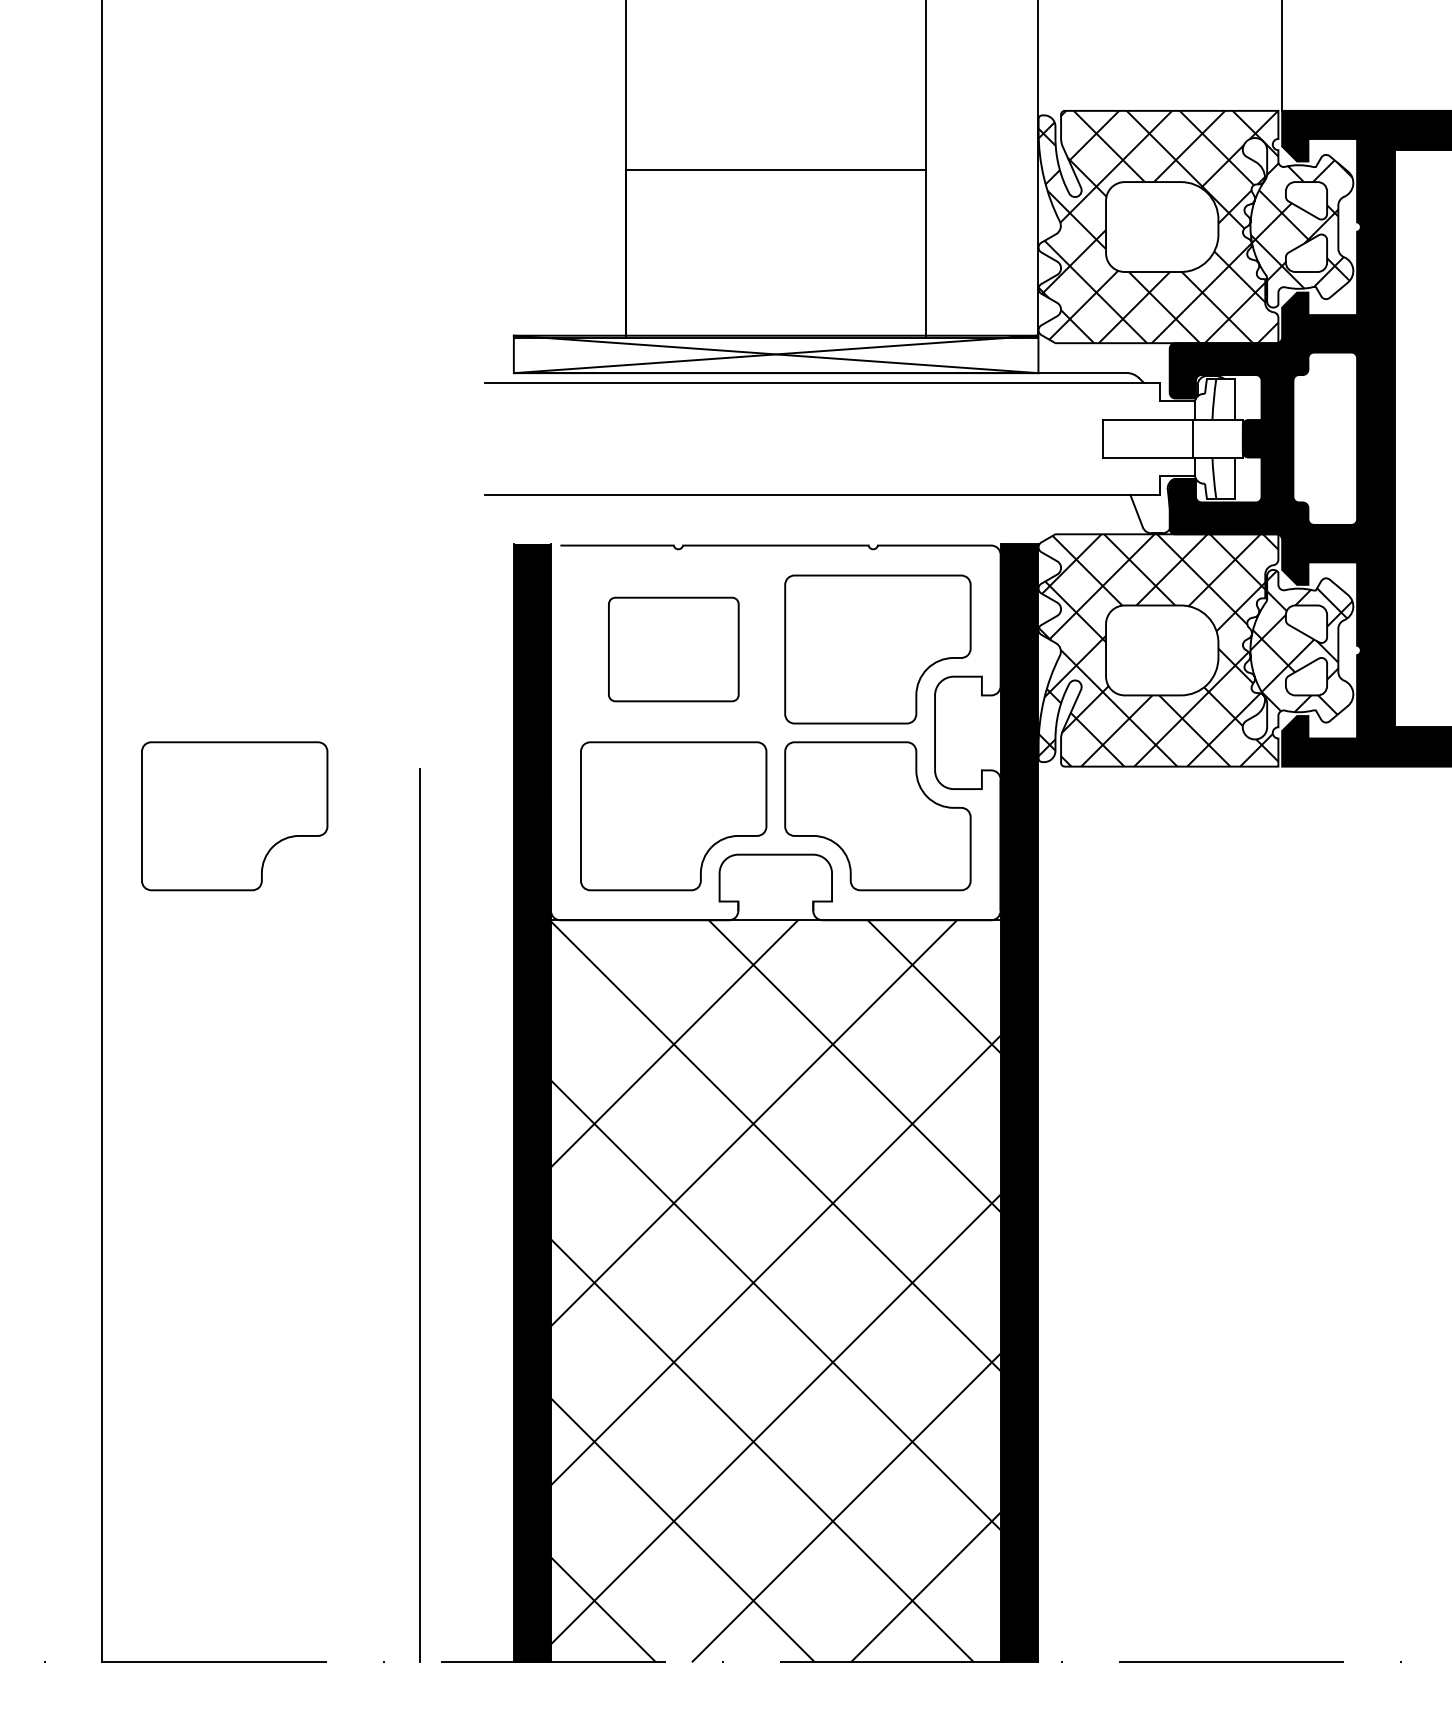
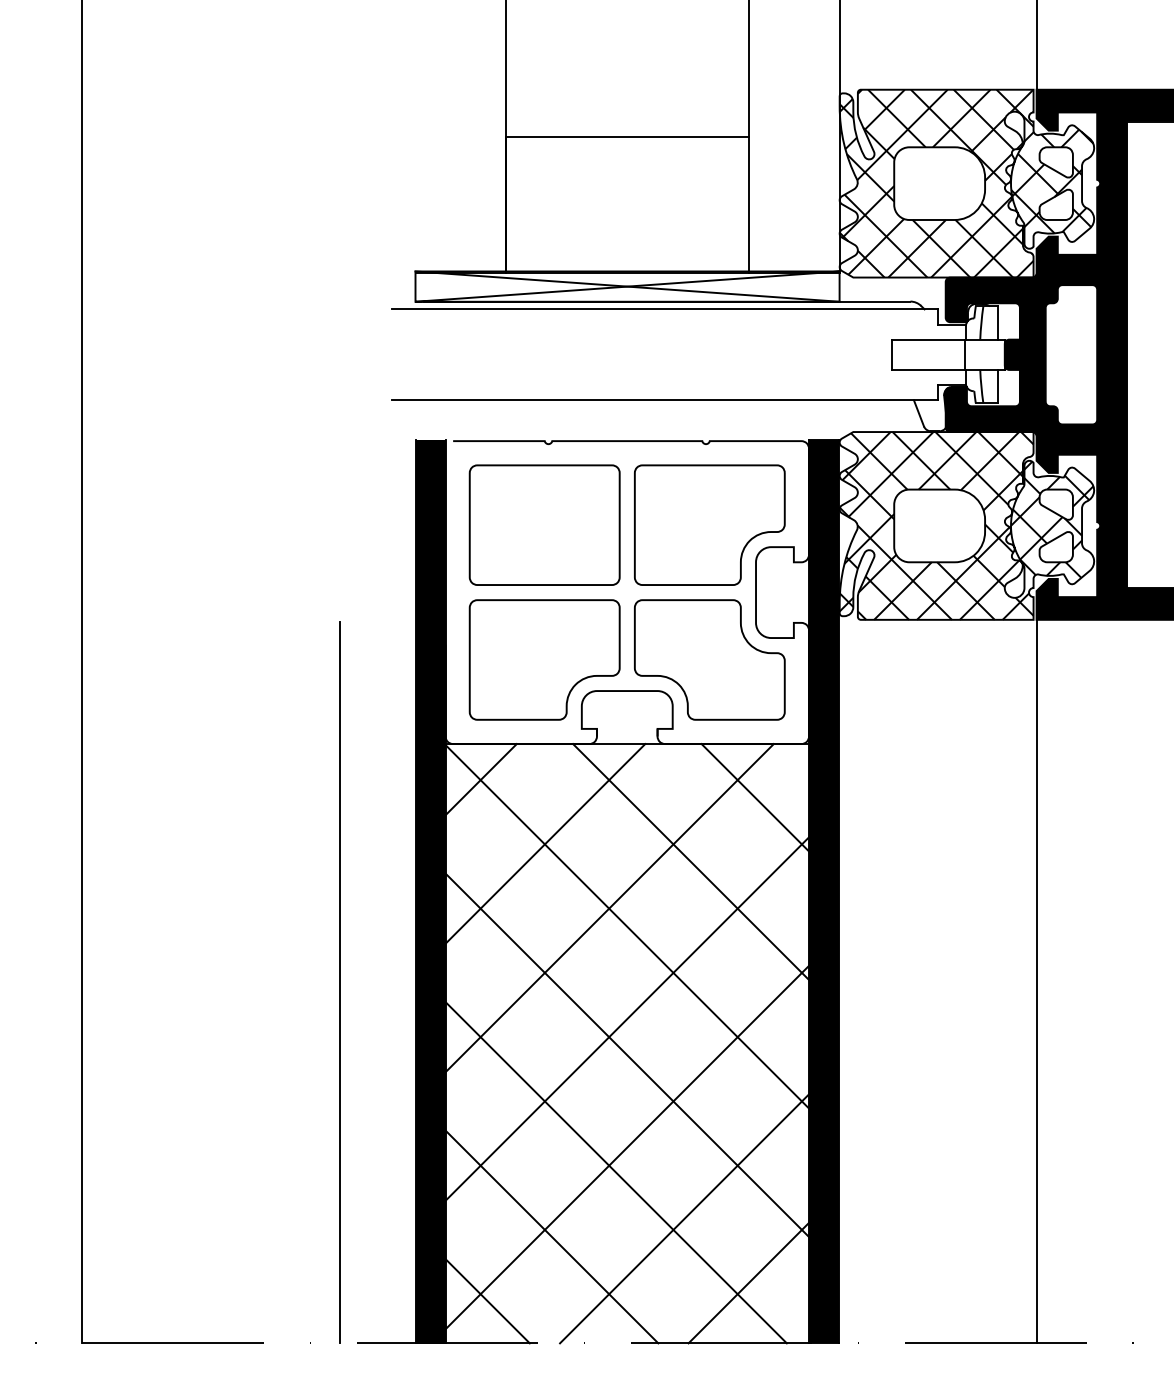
part: (673, 649) -> (544, 525), size x1.43
part: (234, 816) -> (189, 660), removed
line: (594, 964) -> (480, 779), added
line: (1282, 1213) -> (1036, 981), added

